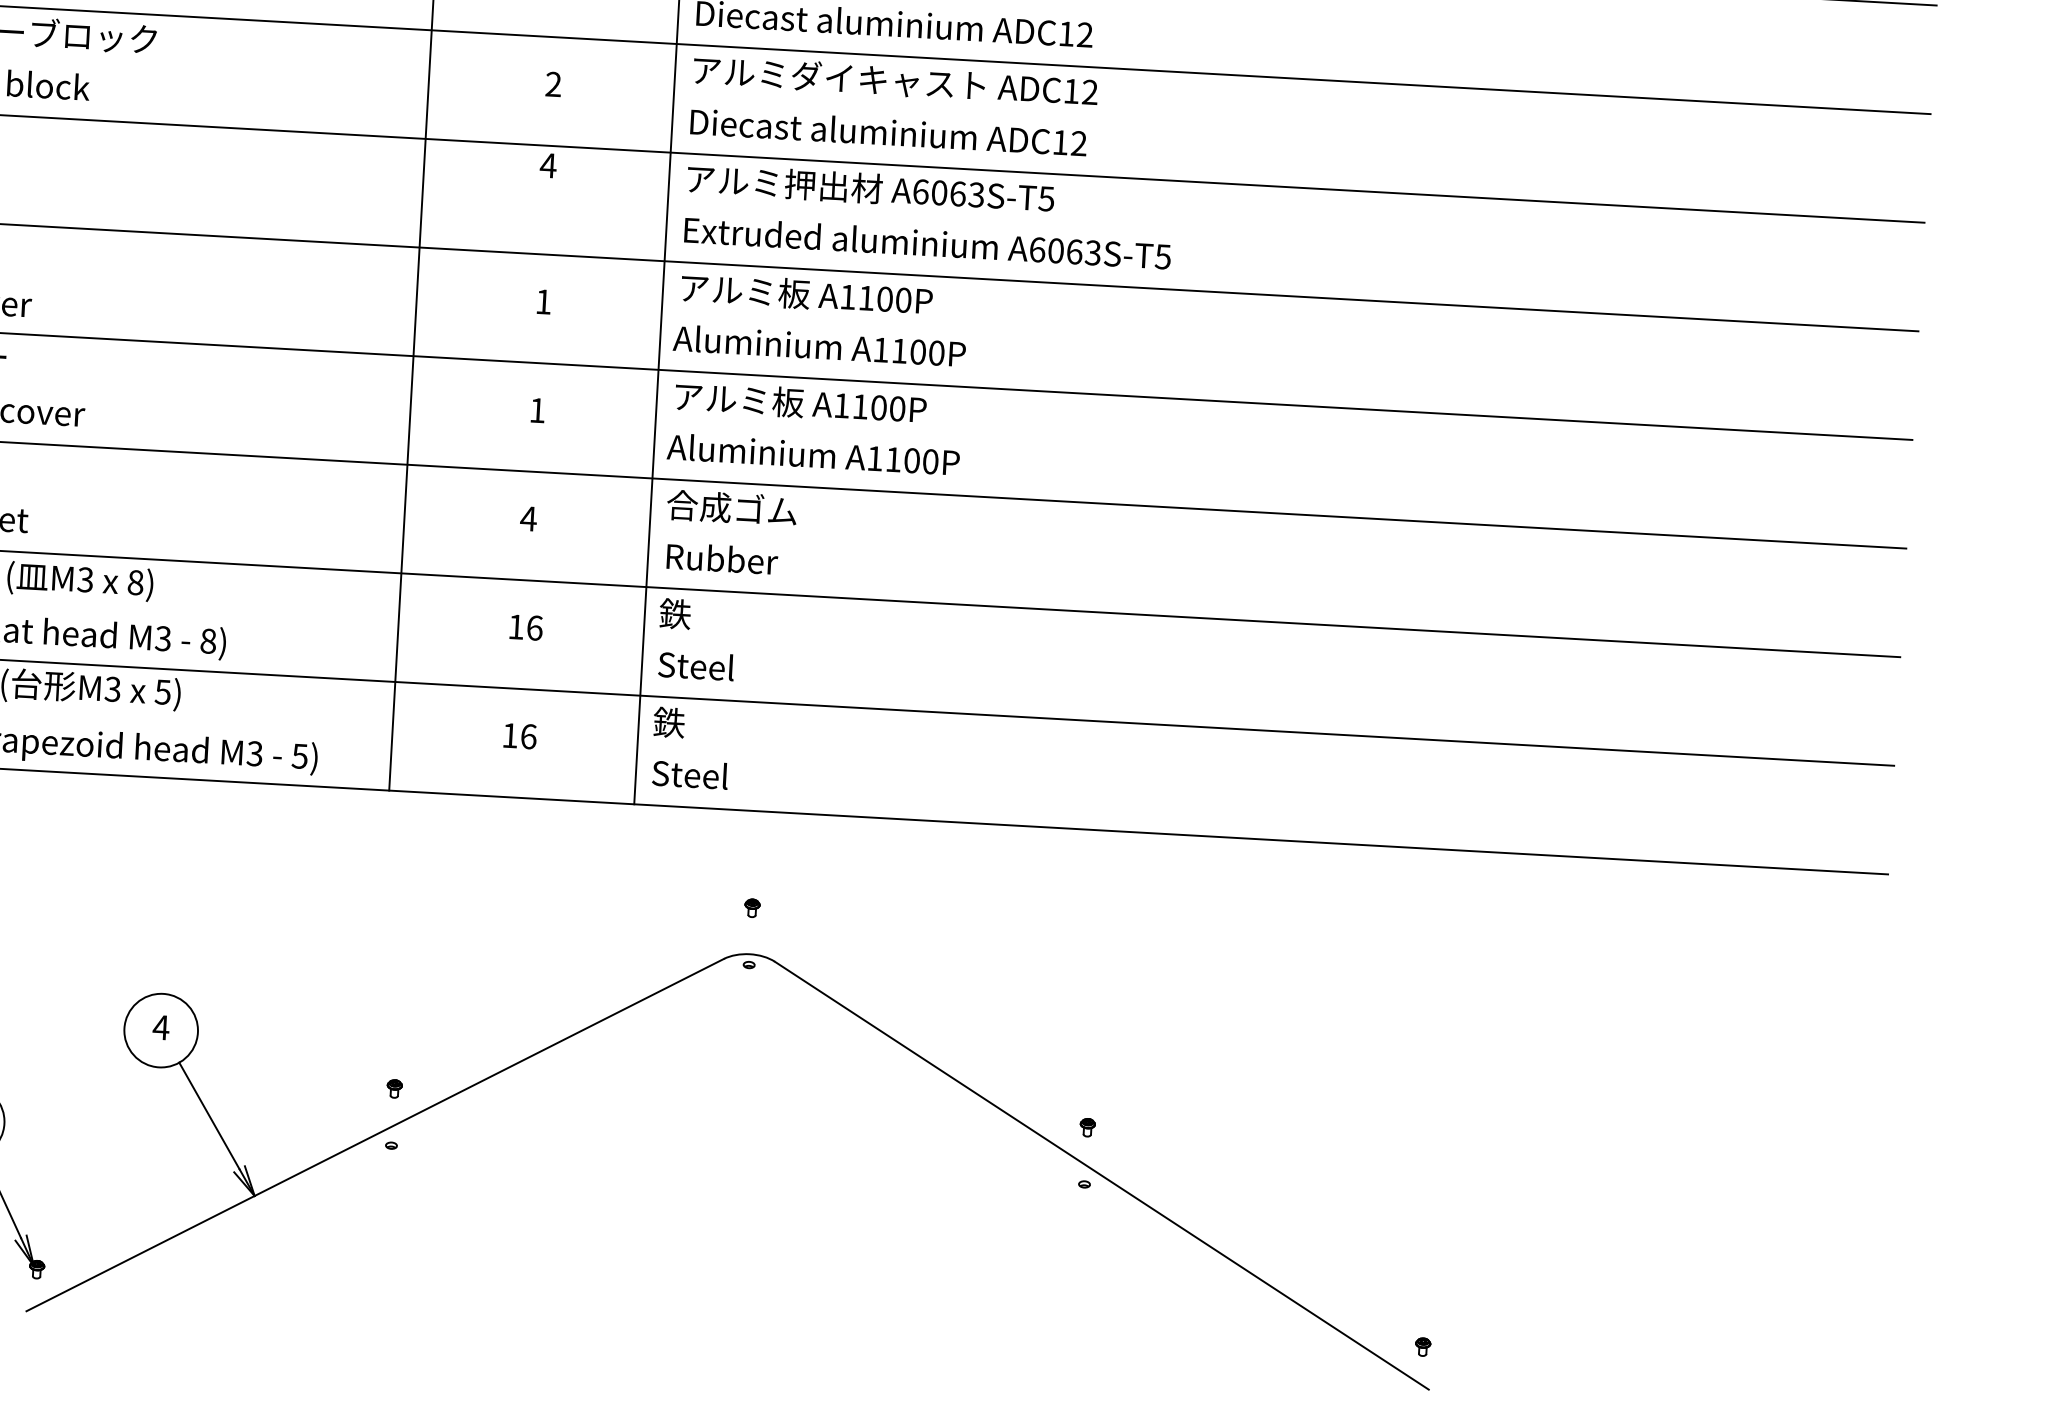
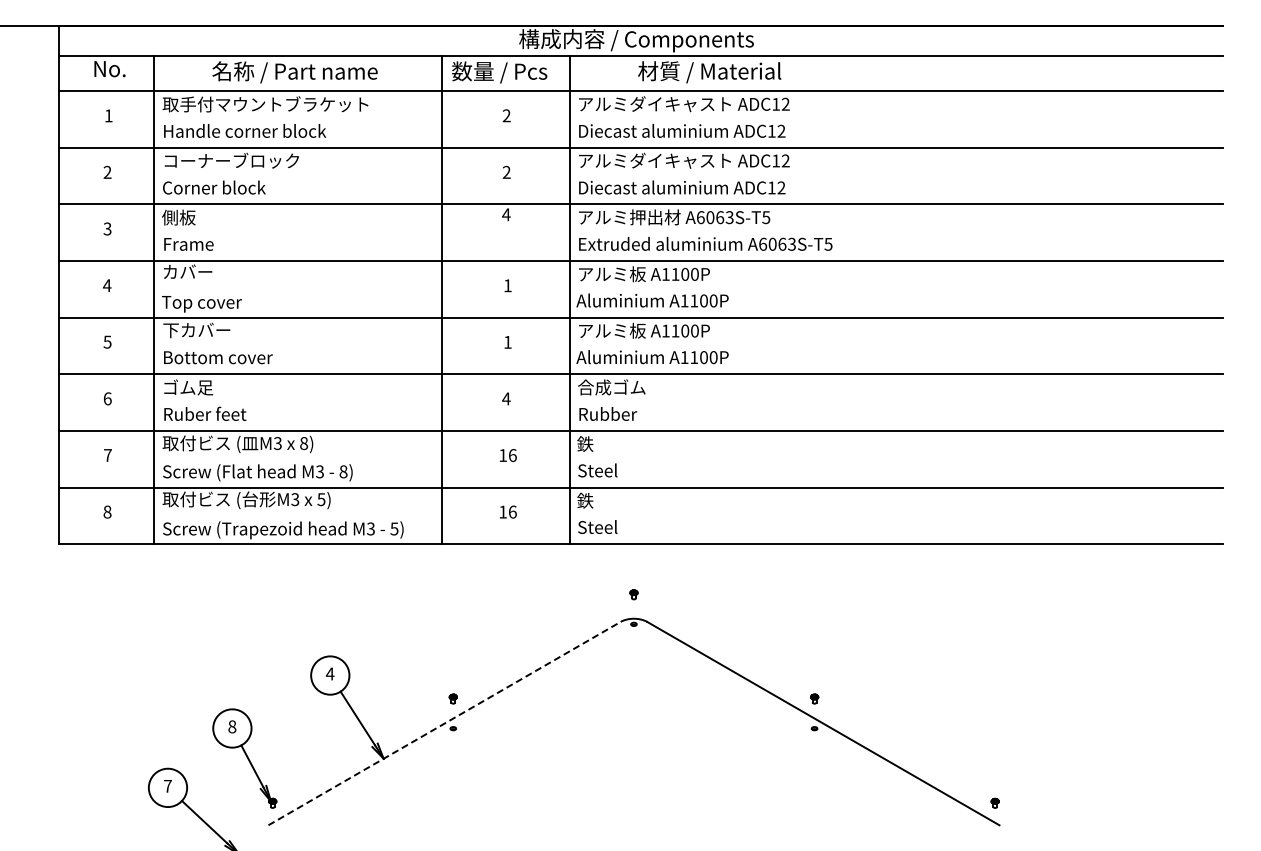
line: (377, 1134) -> (445, 723), solid -> dashed

